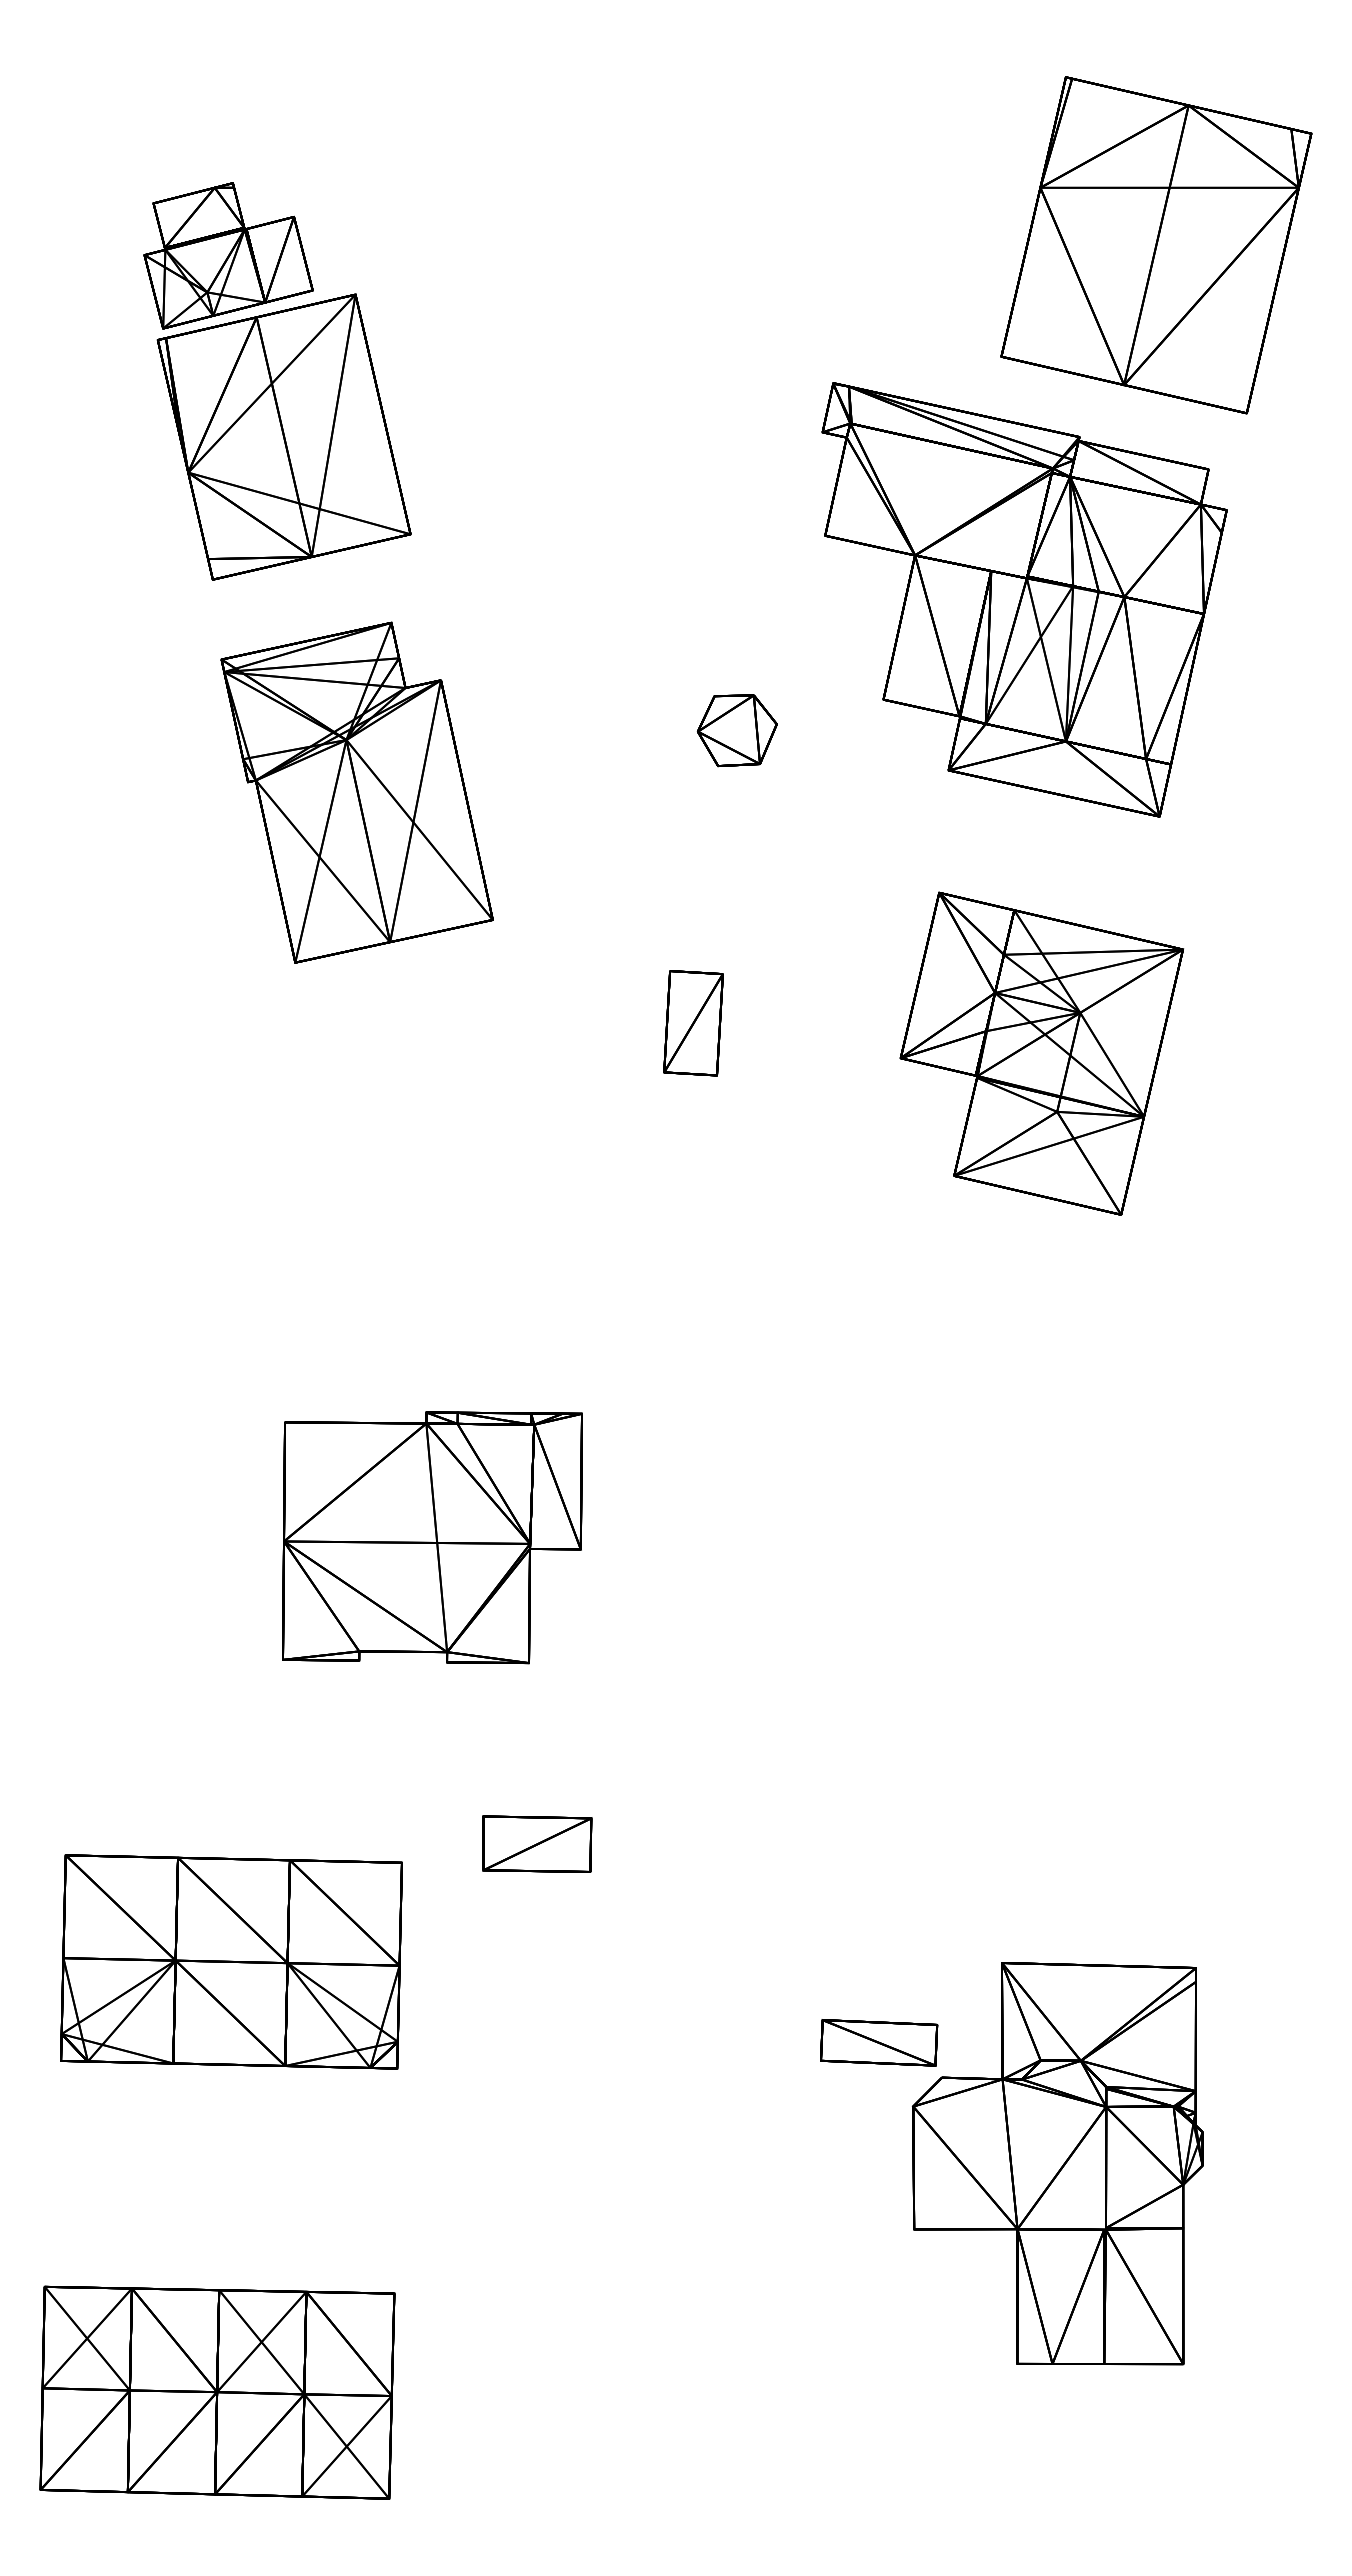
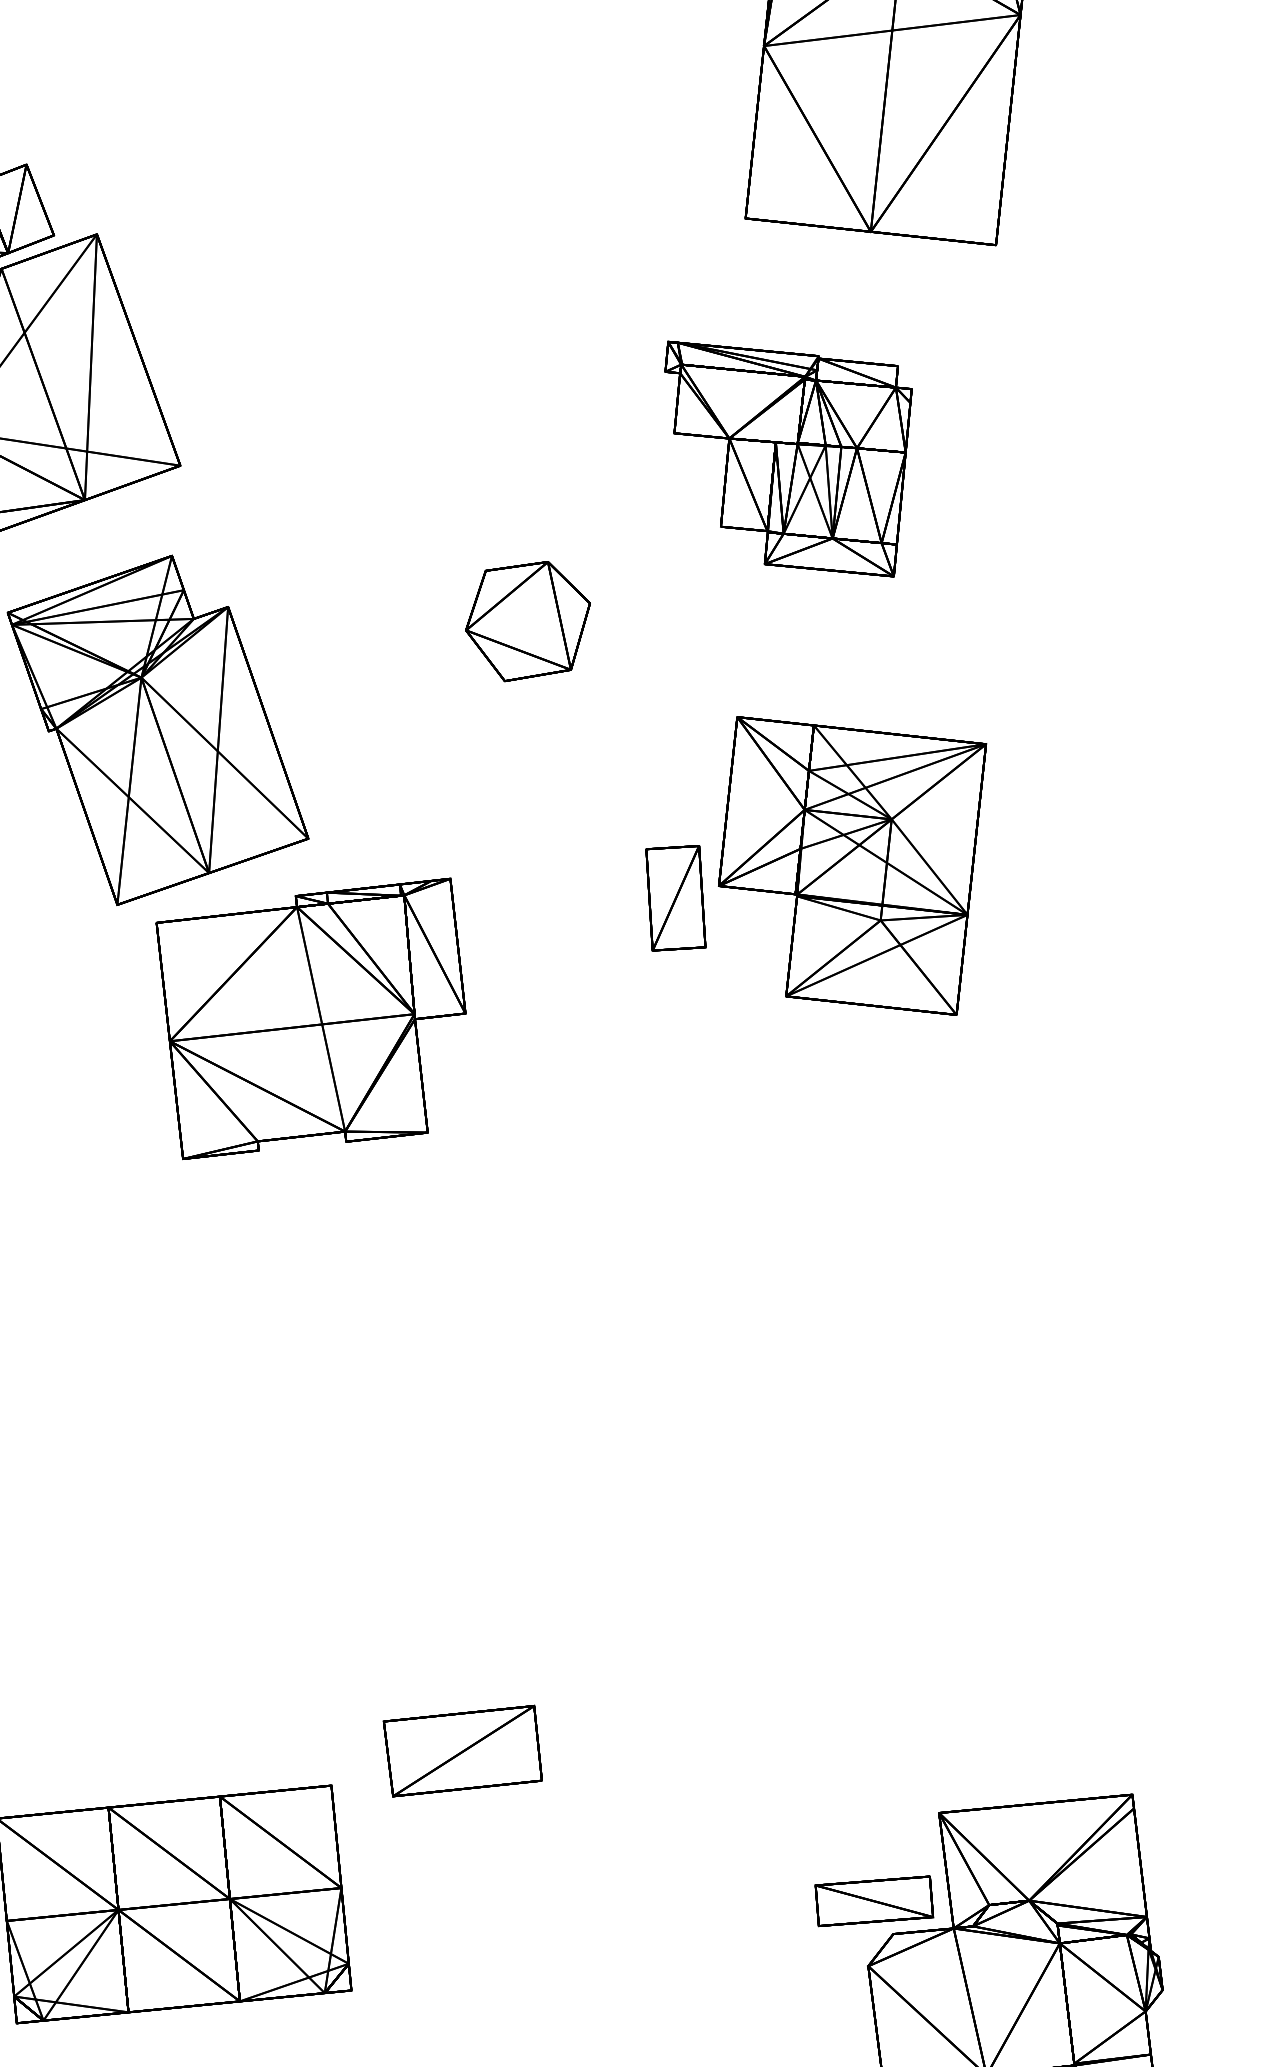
part: (1024, 599) -> (797, 456), size x0.6
part: (736, 730) -> (527, 621), size x1.6
part: (693, 1023) -> (675, 898), moved
part: (1041, 1053) -> (858, 864), moved
part: (432, 1537) -> (316, 1019), moved
part: (537, 1843) -> (463, 1750), size x1.4
part: (879, 2042) -> (874, 1900), moved

